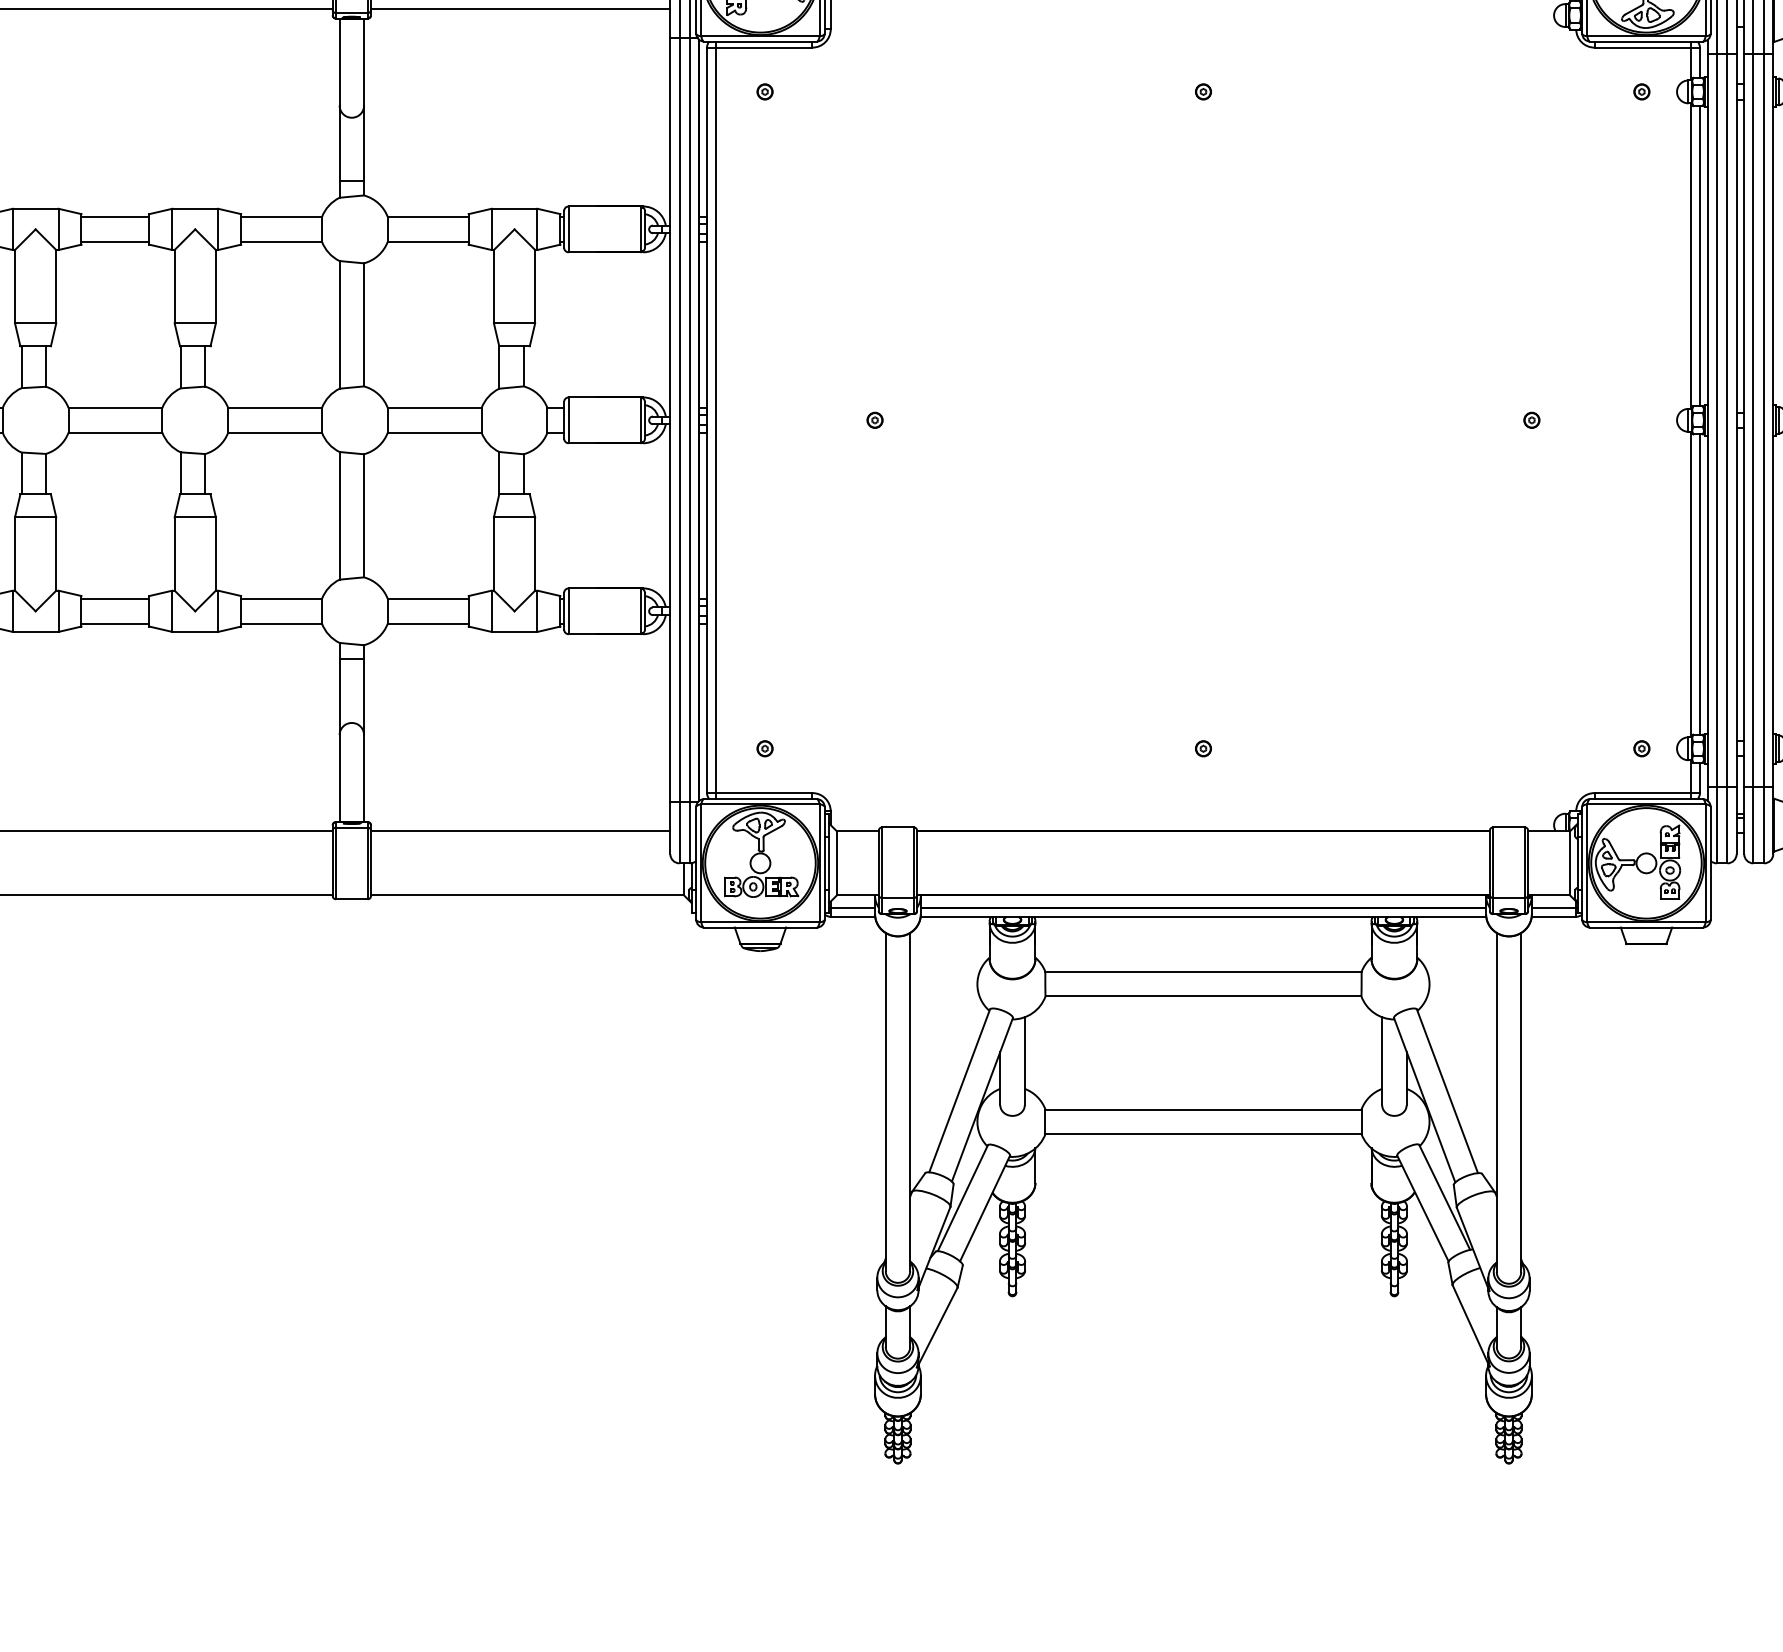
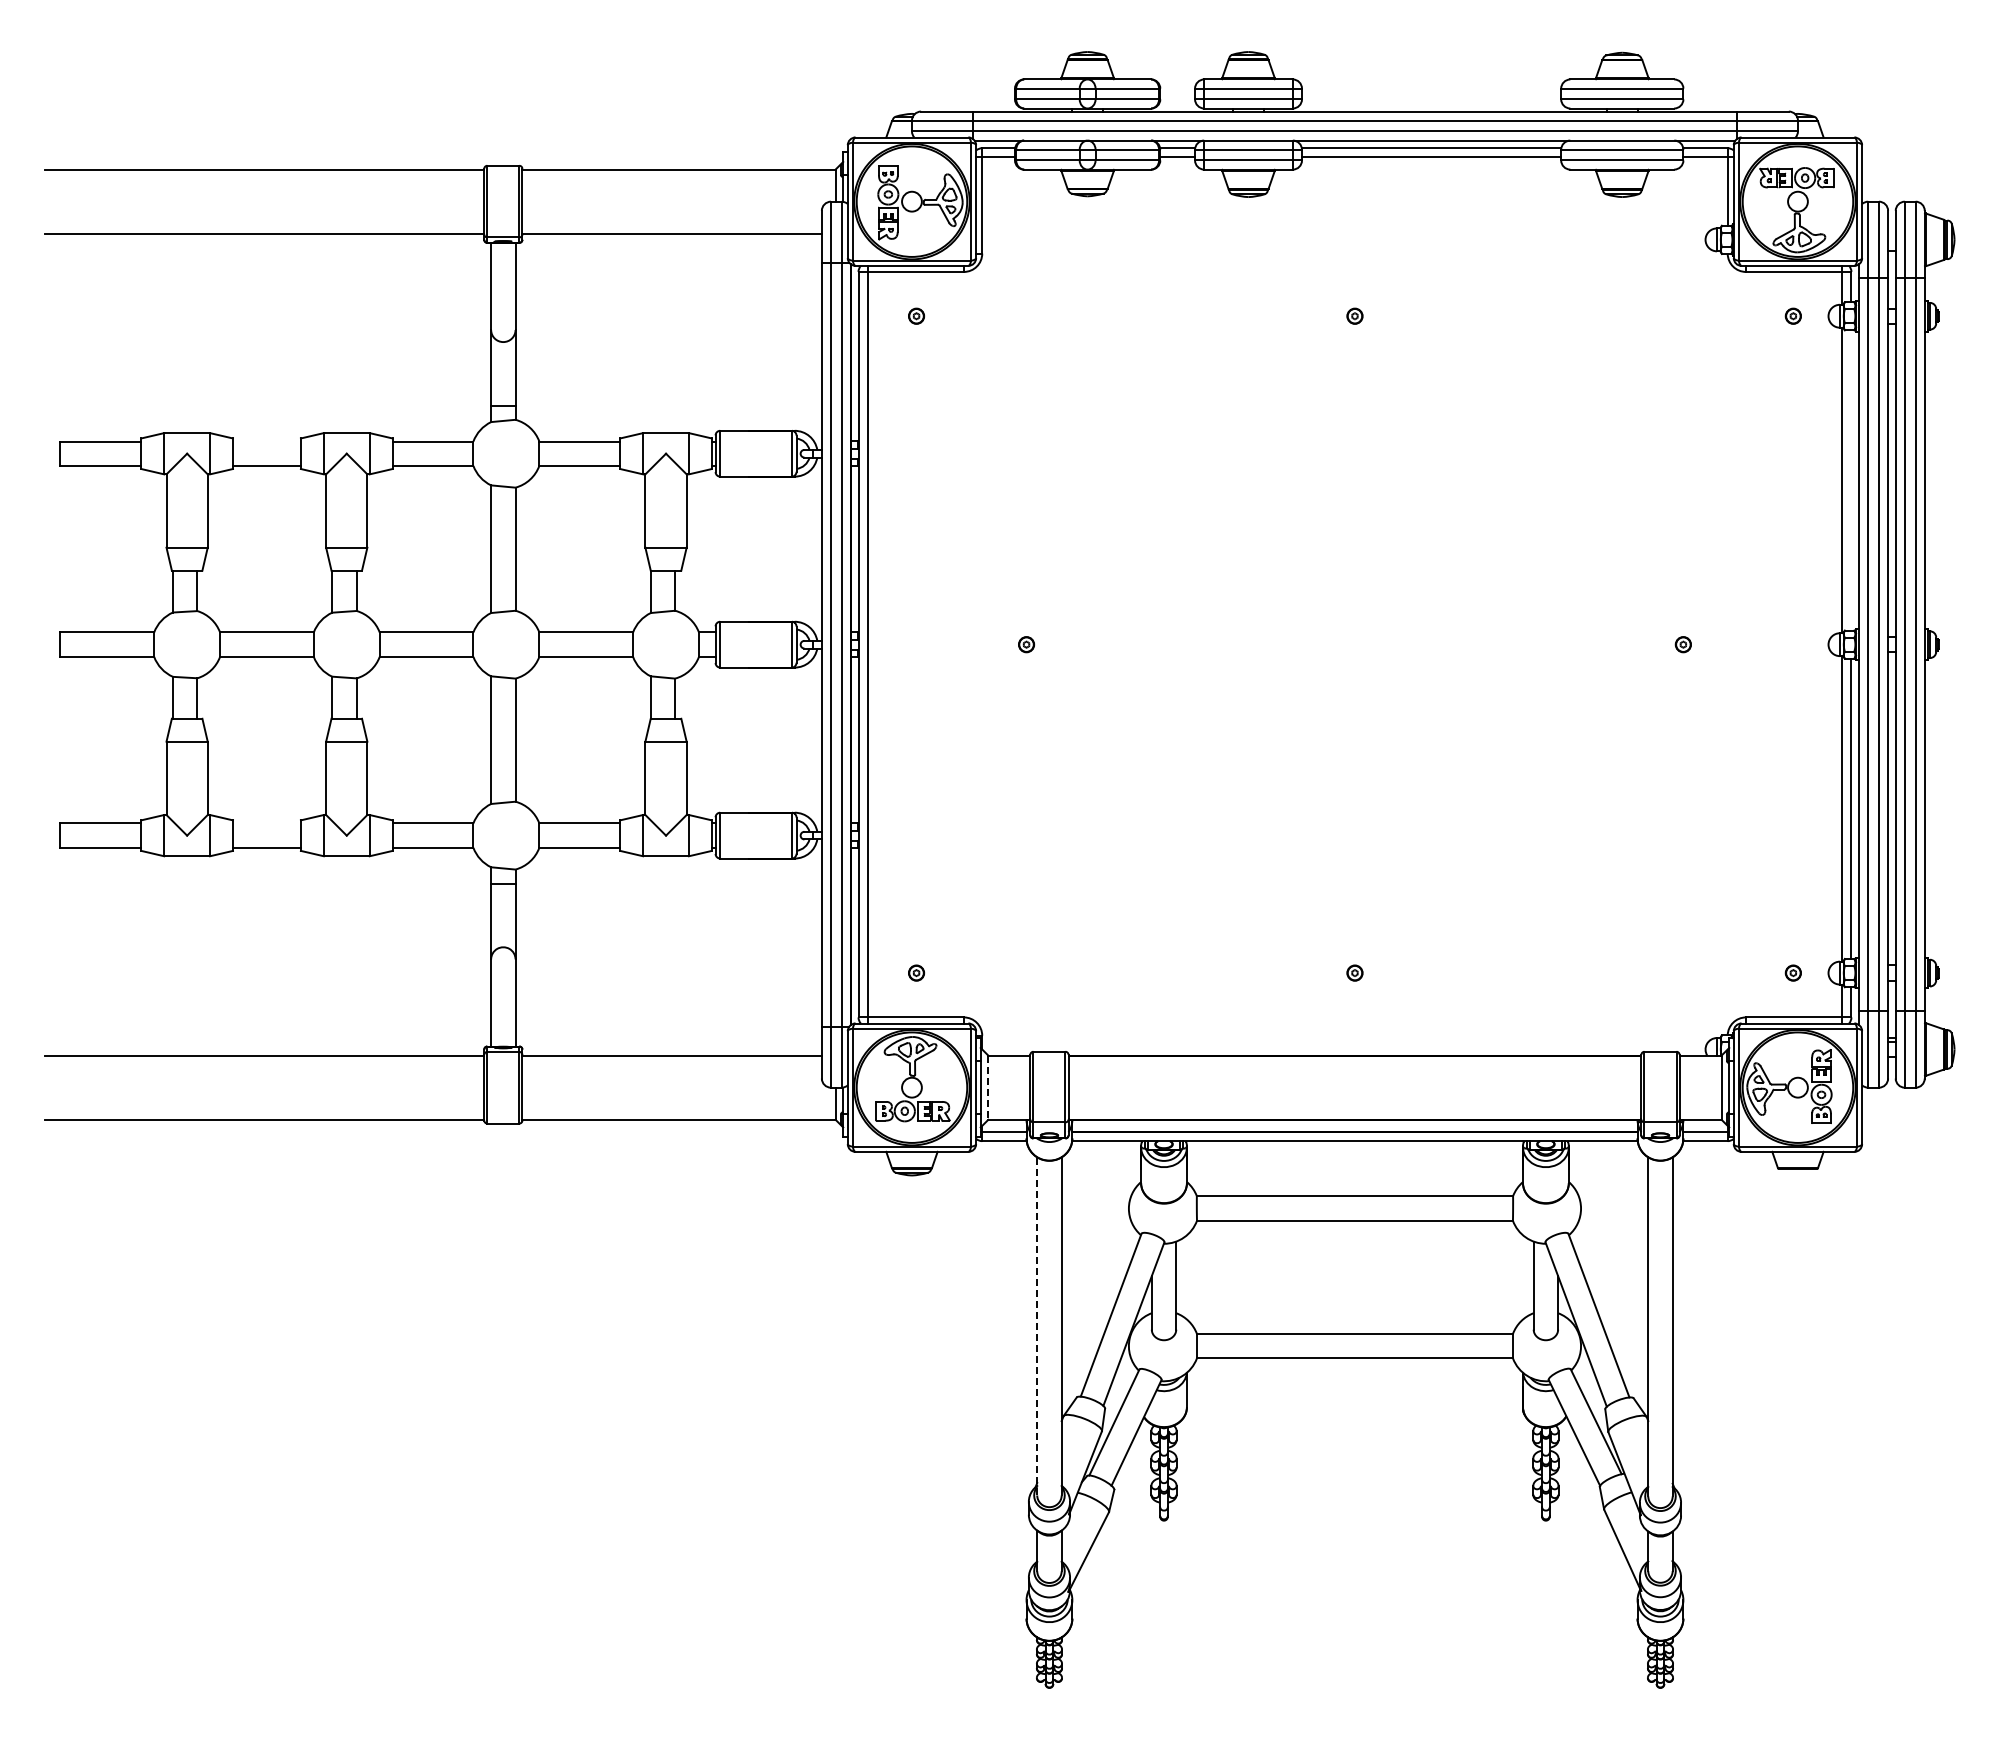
line: (115, 217) -> (266, 441), removed
line: (1700, 256) -> (1851, 480), removed
line: (115, 599) -> (266, 823), removed
line: (837, 864) -> (988, 1088), solid -> dashed
line: (886, 1101) -> (1037, 1325), solid -> dashed

